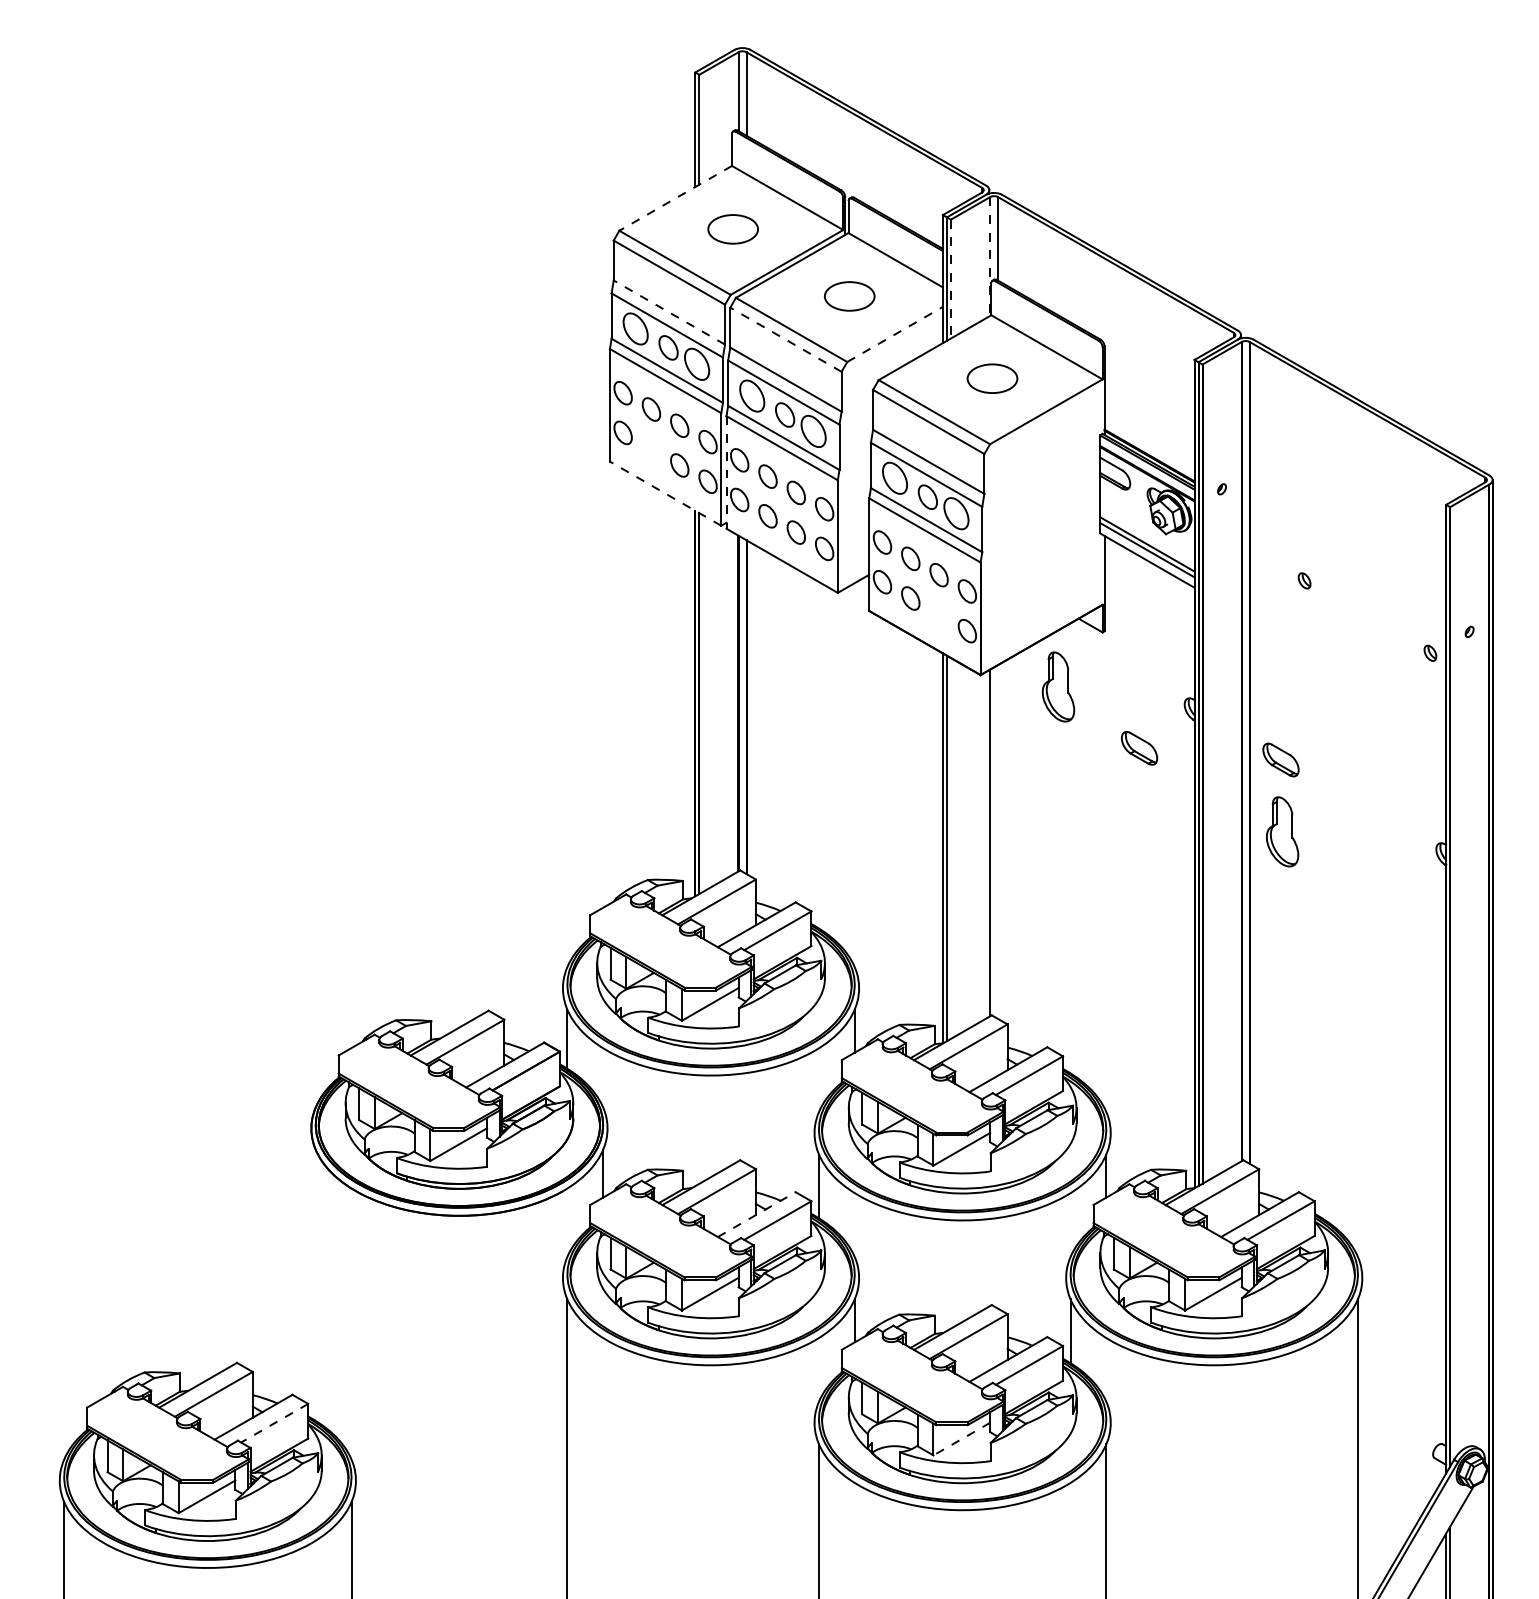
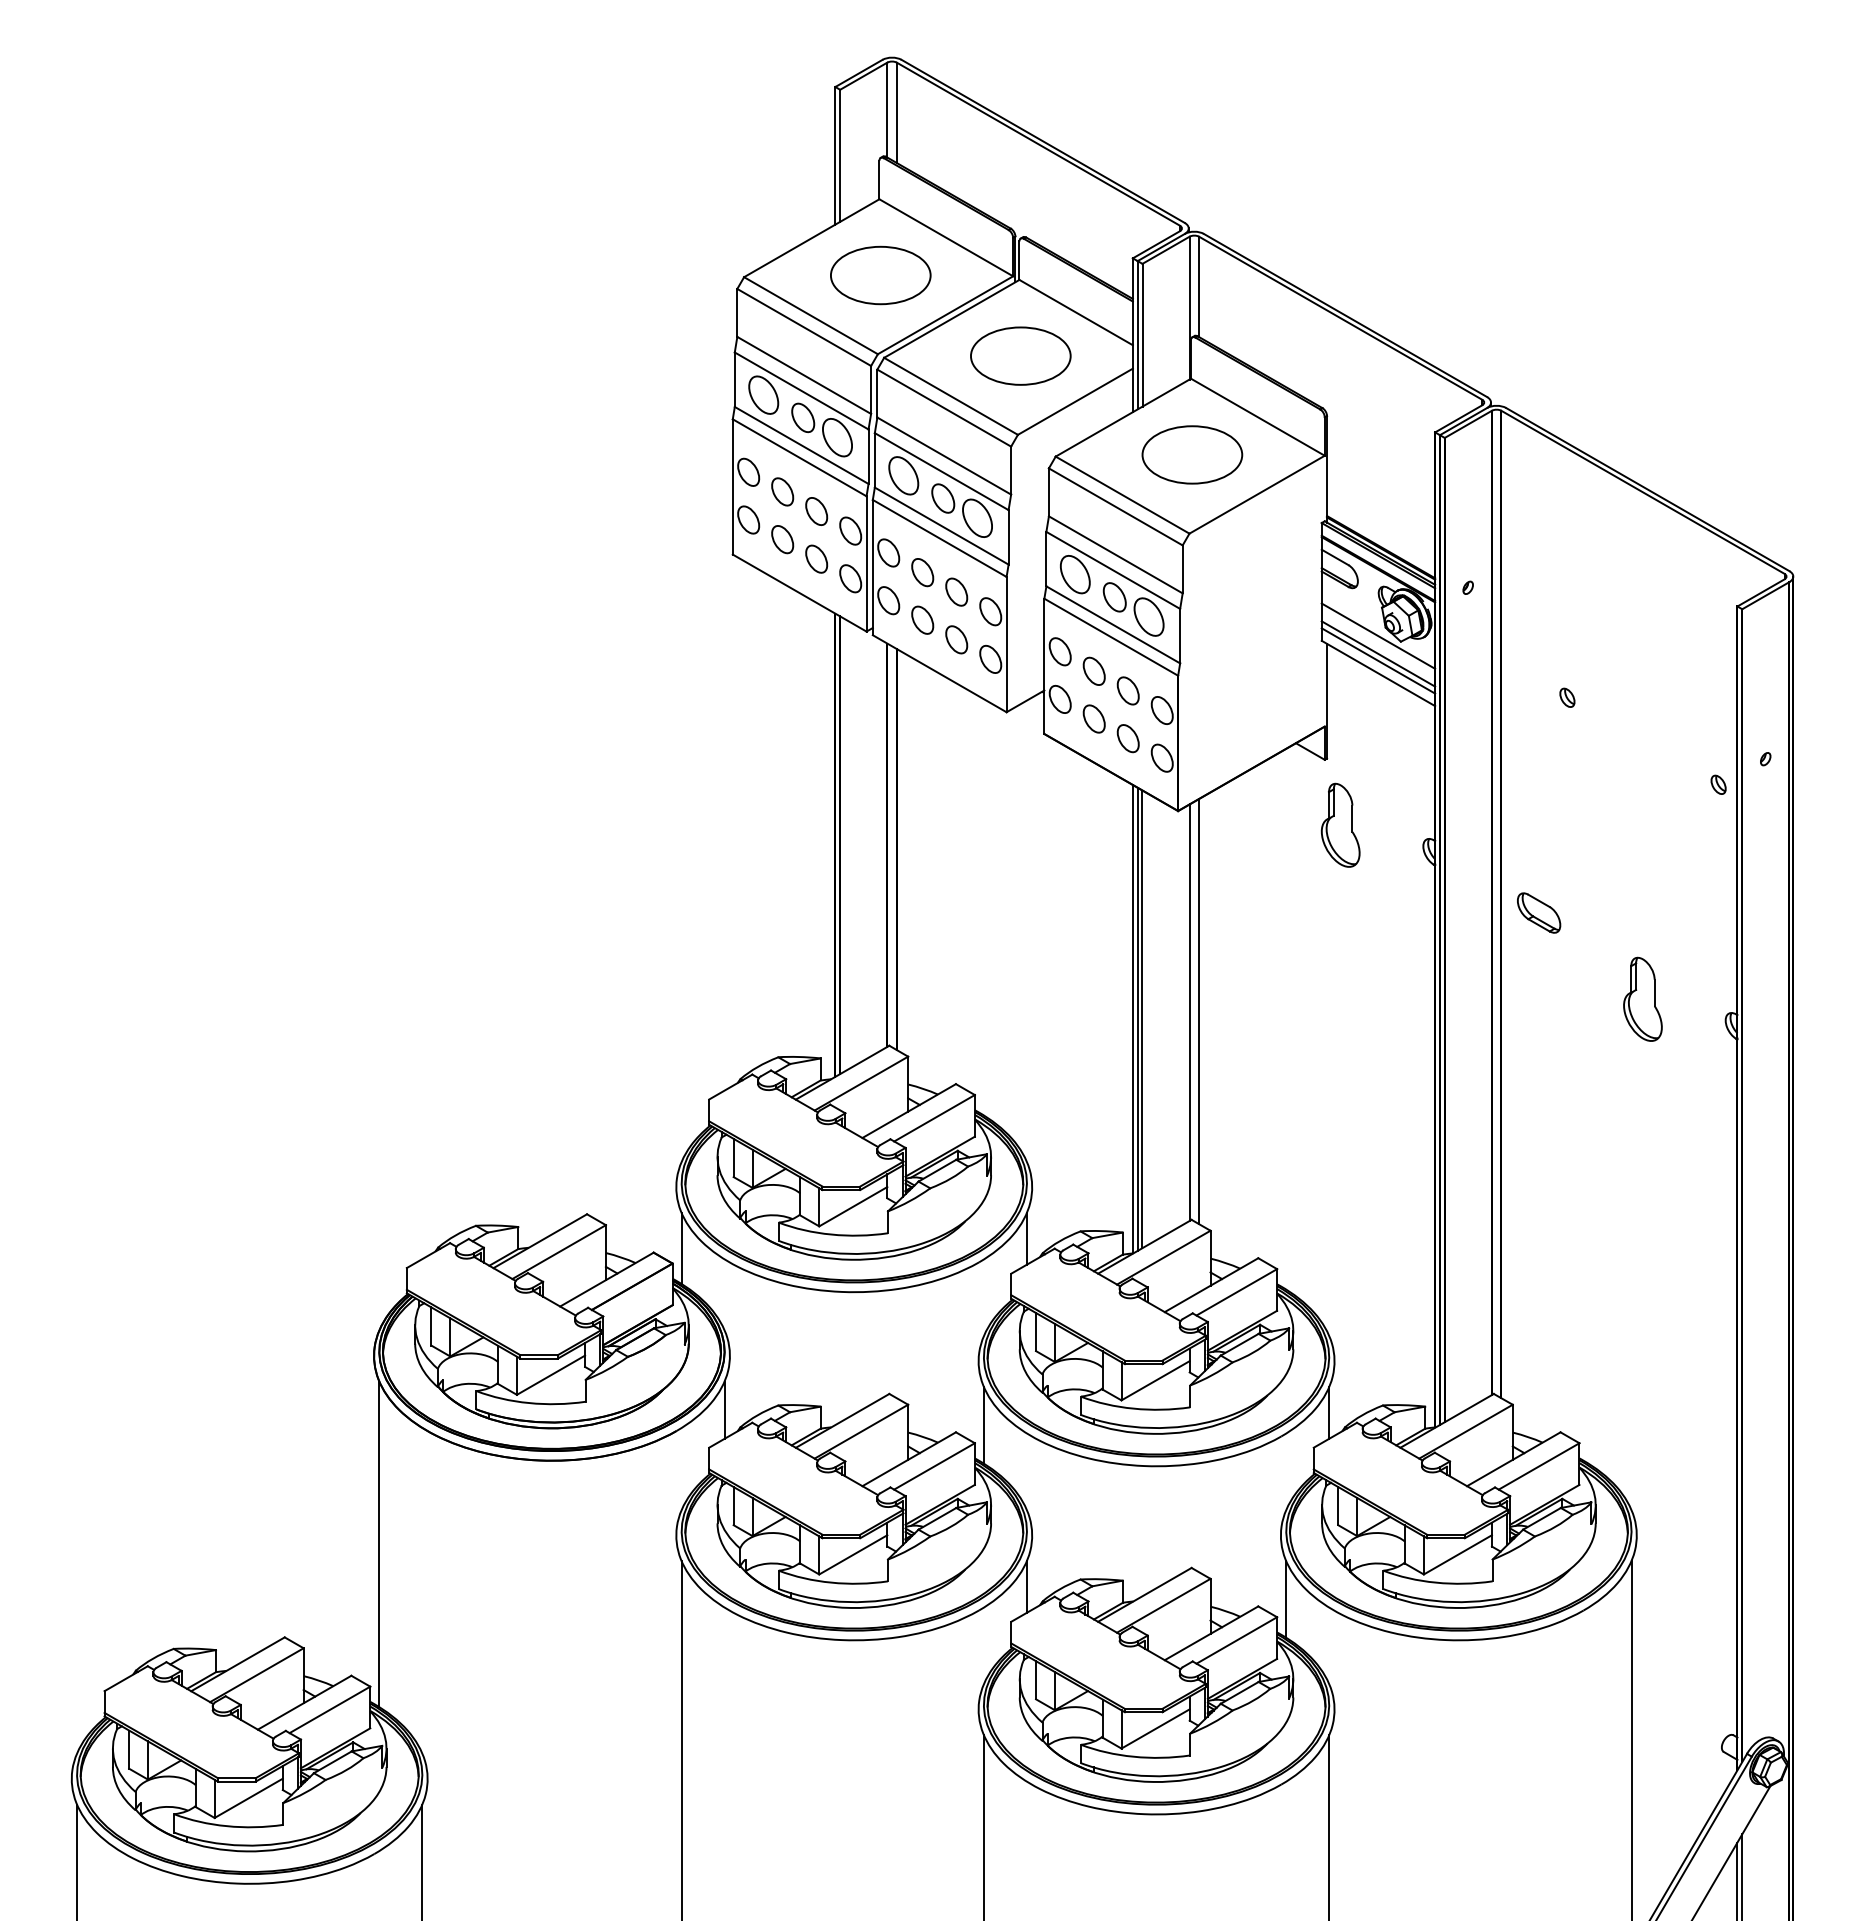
line: (675, 198) -> (811, 238), dashed -> solid
part: (732, 229) -> (880, 275), size x1.67
line: (990, 256) -> (1189, 308), dashed -> solid
line: (950, 279) -> (1142, 335), dashed -> solid
part: (849, 295) -> (1020, 355), size x1.67
line: (668, 312) -> (803, 375), dashed -> solid
line: (895, 334) -> (1075, 401), dashed -> solid
line: (785, 339) -> (943, 407), dashed -> solid
part: (992, 378) -> (1192, 454), size x1.67
part: (651, 449) -> (782, 539), added
line: (726, 472) -> (872, 567), dashed -> solid
line: (665, 493) -> (799, 592), dashed -> solid
line: (1147, 529) -> (1378, 635), added
part: (938, 614) -> (1127, 738), added
part: (1058, 686) -> (1340, 824), moved
part: (1139, 747) -> (1369, 898), removed
part: (1282, 831) -> (1642, 998), moved
line: (998, 841) -> (1199, 1011), added
line: (950, 848) -> (1142, 1019), added
line: (757, 1214) -> (909, 1459), dashed -> solid
line: (315, 1285) -> (379, 1544), added
line: (274, 1422) -> (329, 1709), dashed -> solid
line: (961, 1439) -> (1155, 1729), dashed -> solid

